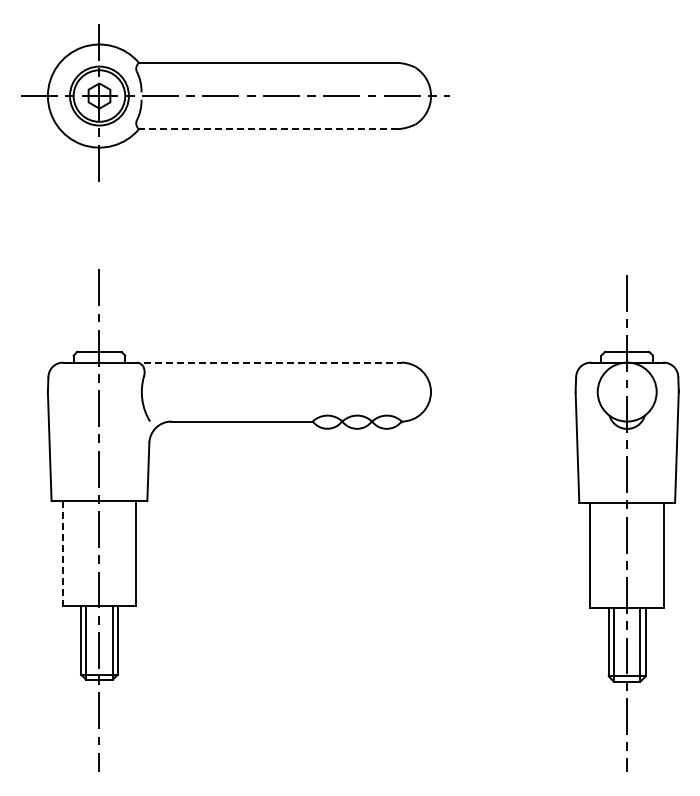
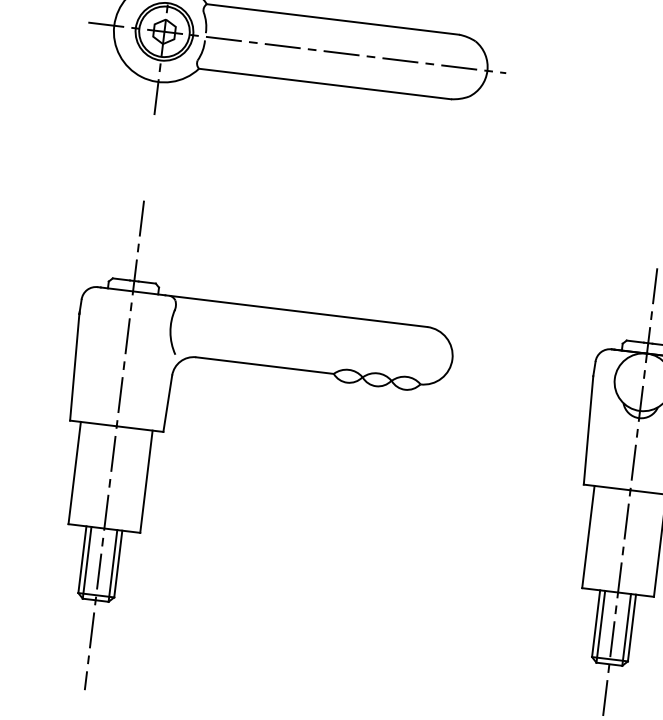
line: (267, 129) -> (324, 84), dashed -> solid
line: (267, 362) -> (296, 311), dashed -> solid
line: (62, 554) -> (74, 473), dashed -> solid

